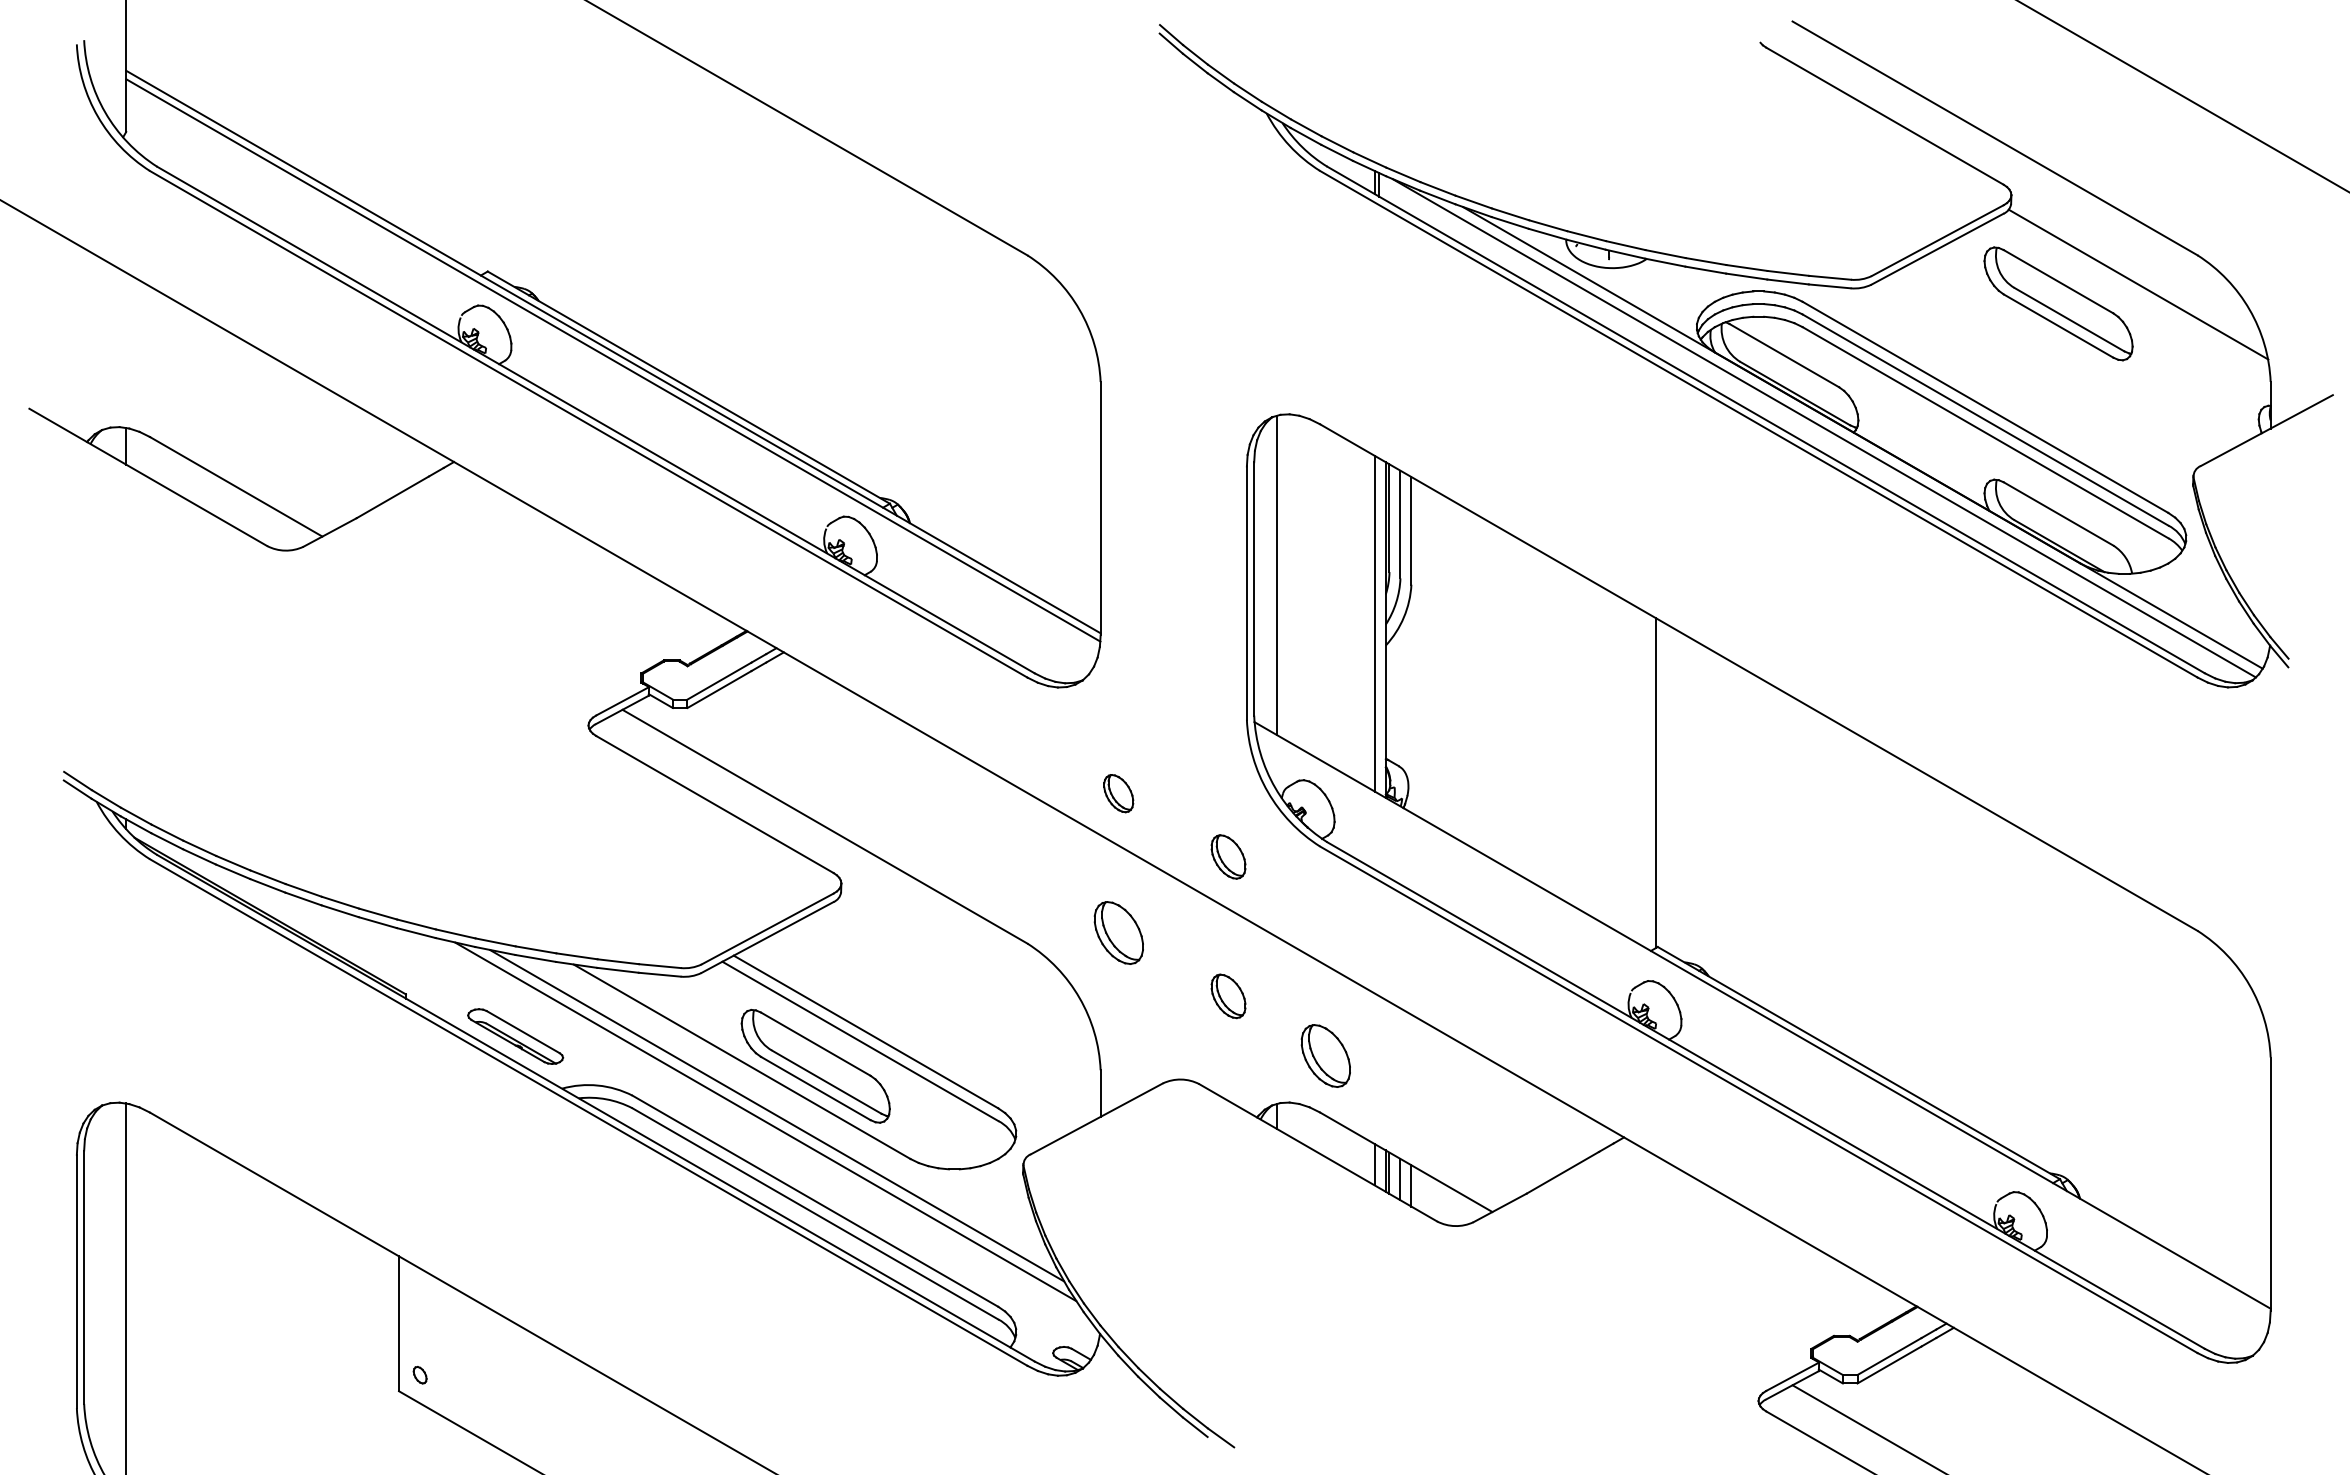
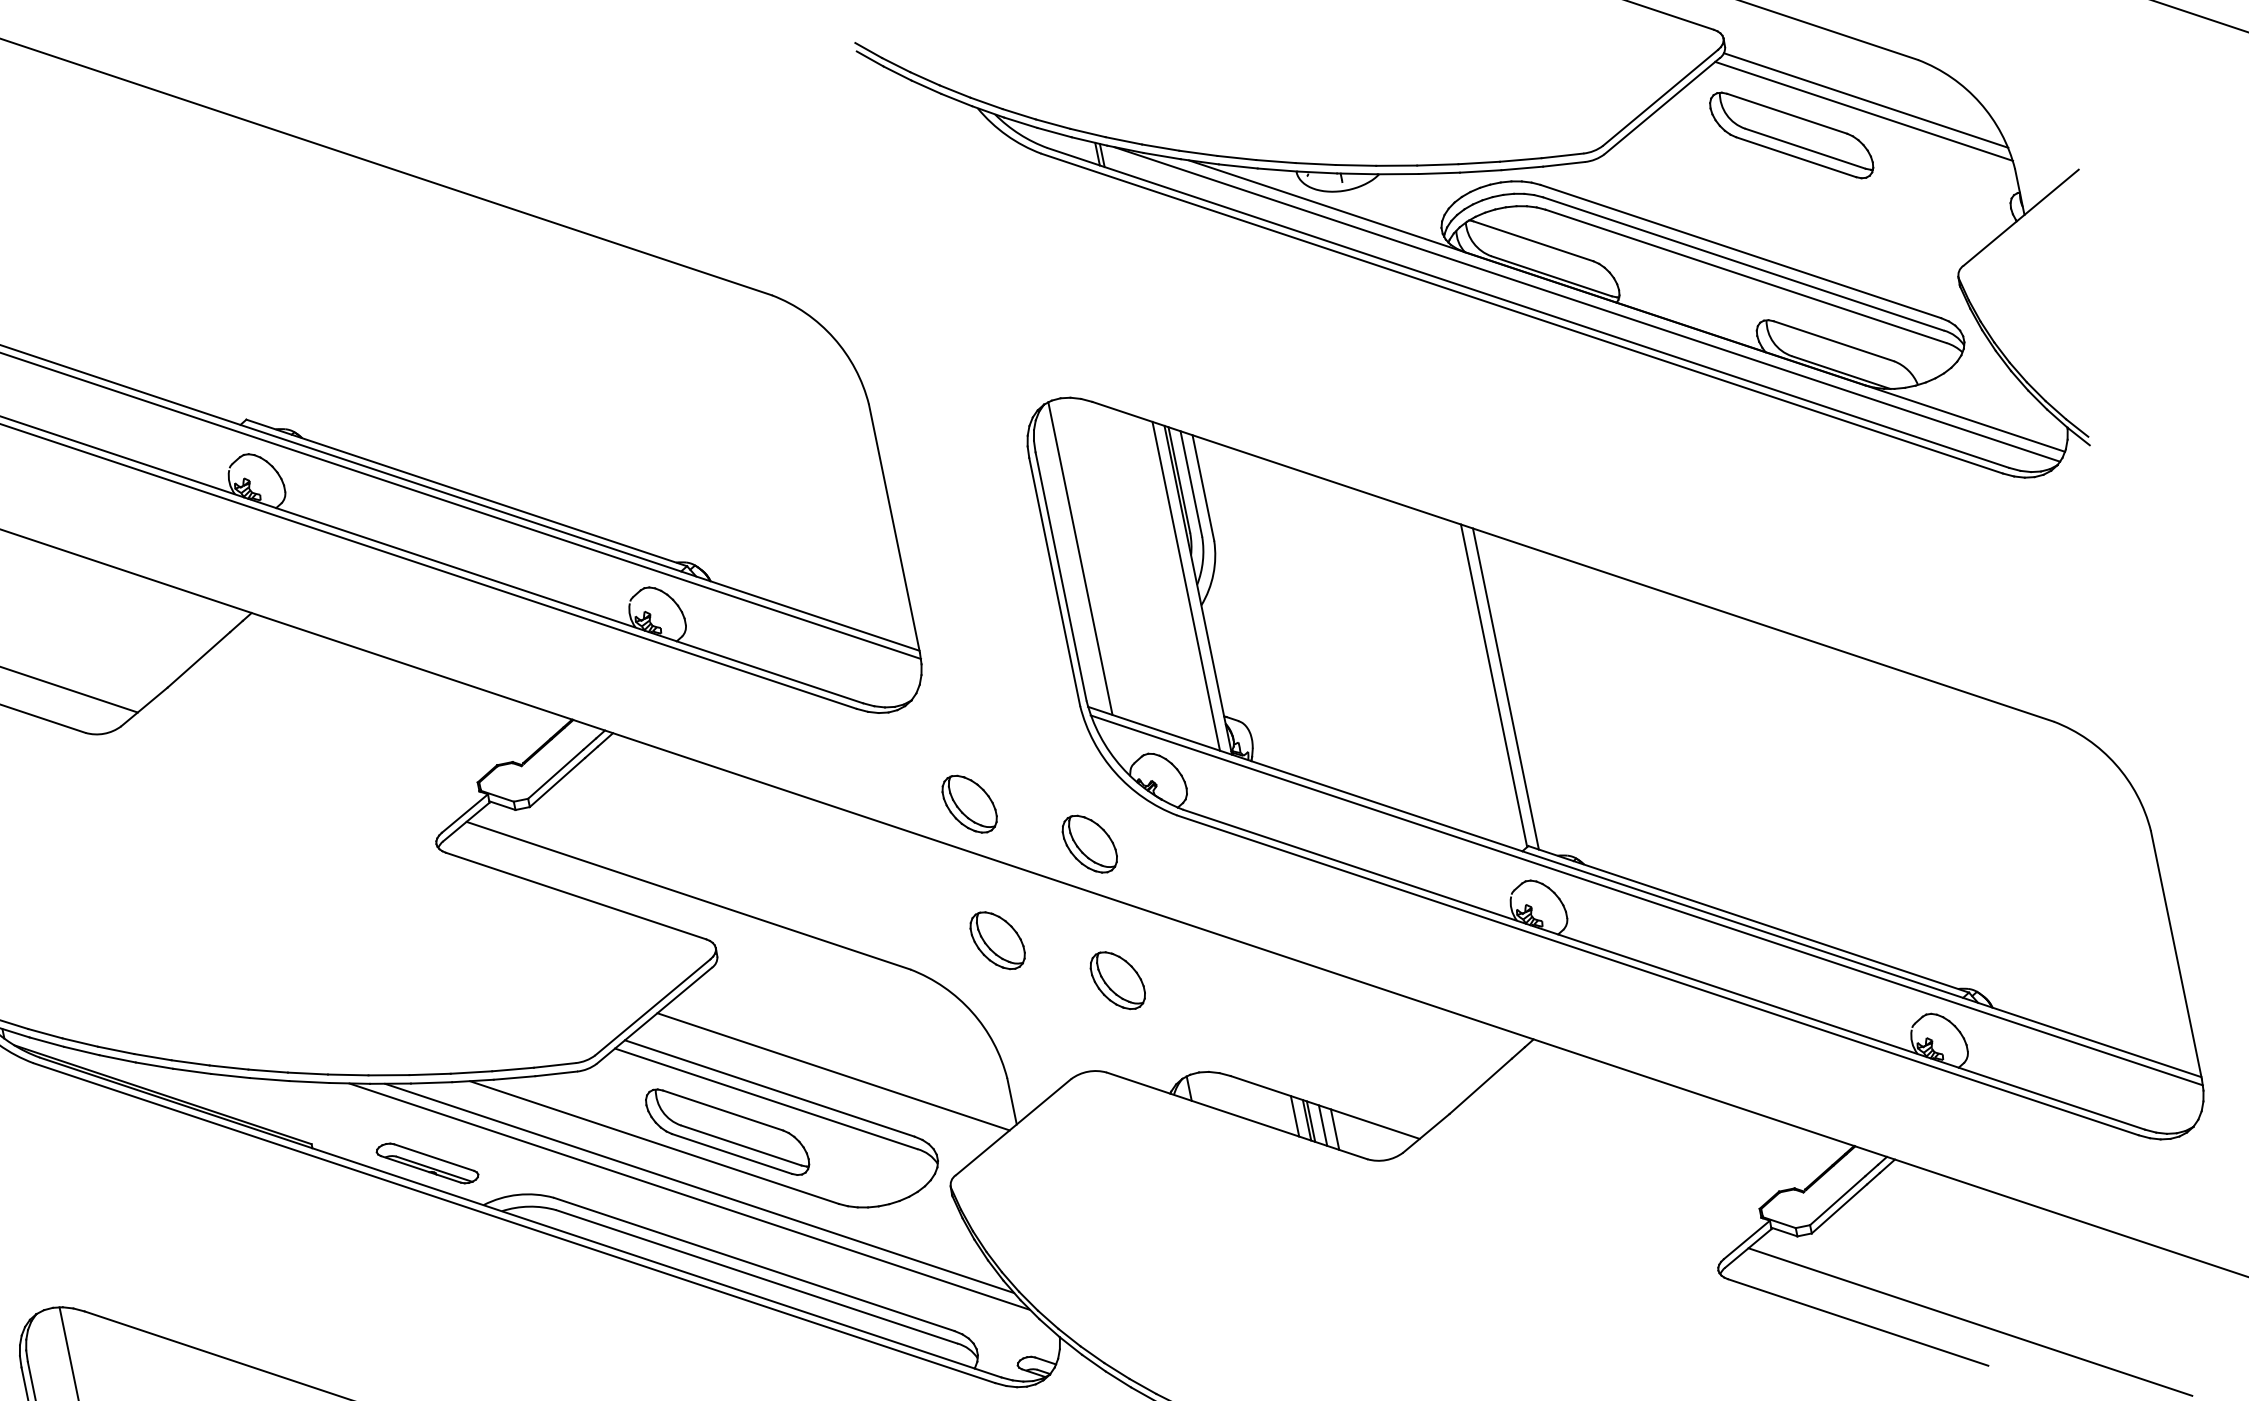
line: (2134, 294) -> (1864, 111), added
line: (1667, 788) -> (1506, 688), added
part: (1118, 793) -> (969, 804), size x1.67
part: (1228, 856) -> (1089, 843), size x1.43
part: (1228, 996) -> (1117, 980), size x1.43
line: (1762, 1024) -> (1646, 900), added
line: (931, 1028) -> (833, 1071), added
part: (1325, 1055) -> (1224, 1019), removed

